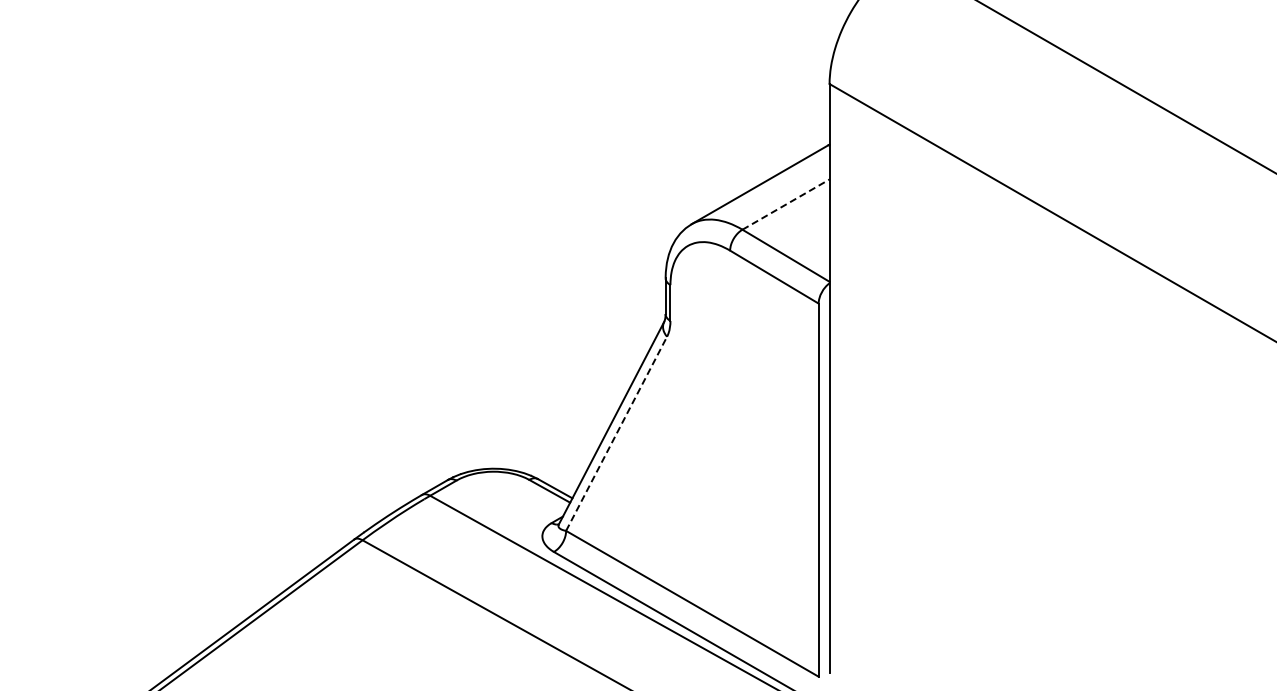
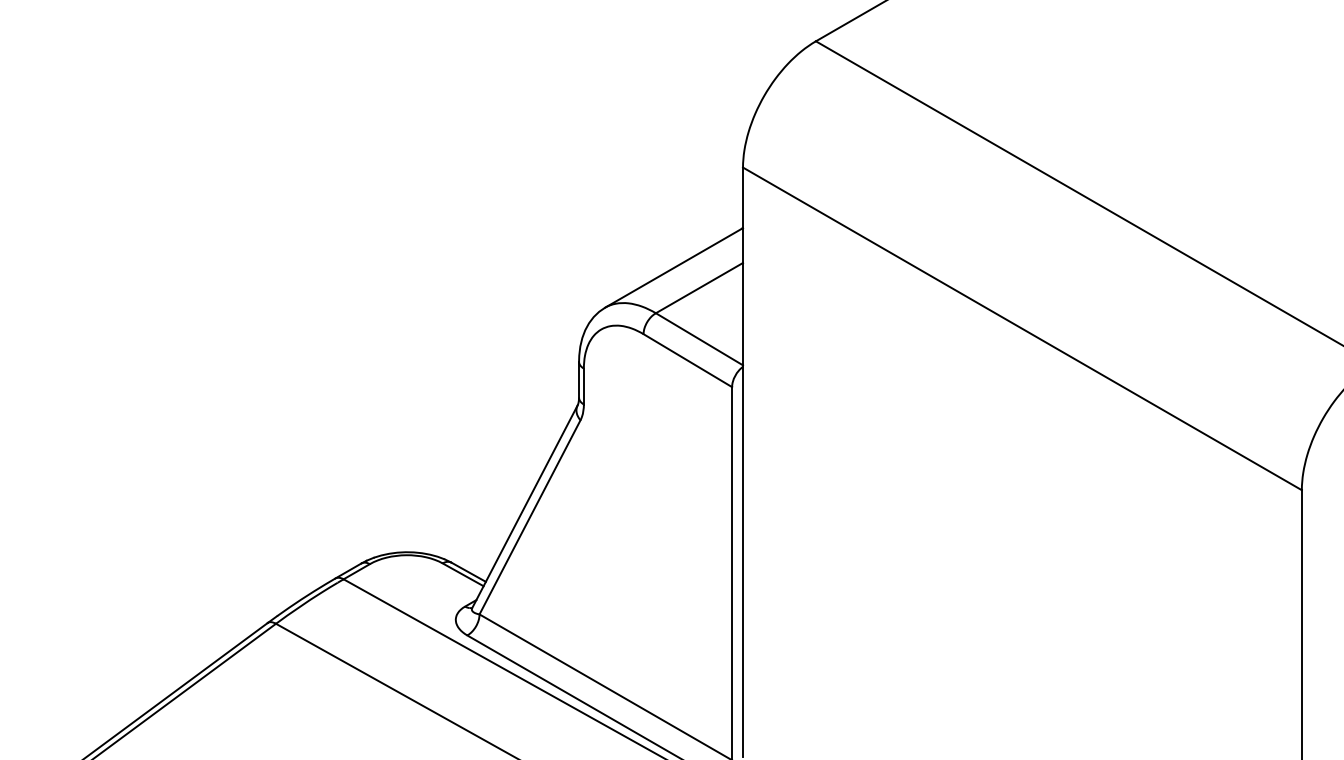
line: (786, 203) -> (699, 287), dashed -> solid
line: (617, 432) -> (530, 516), dashed -> solid

